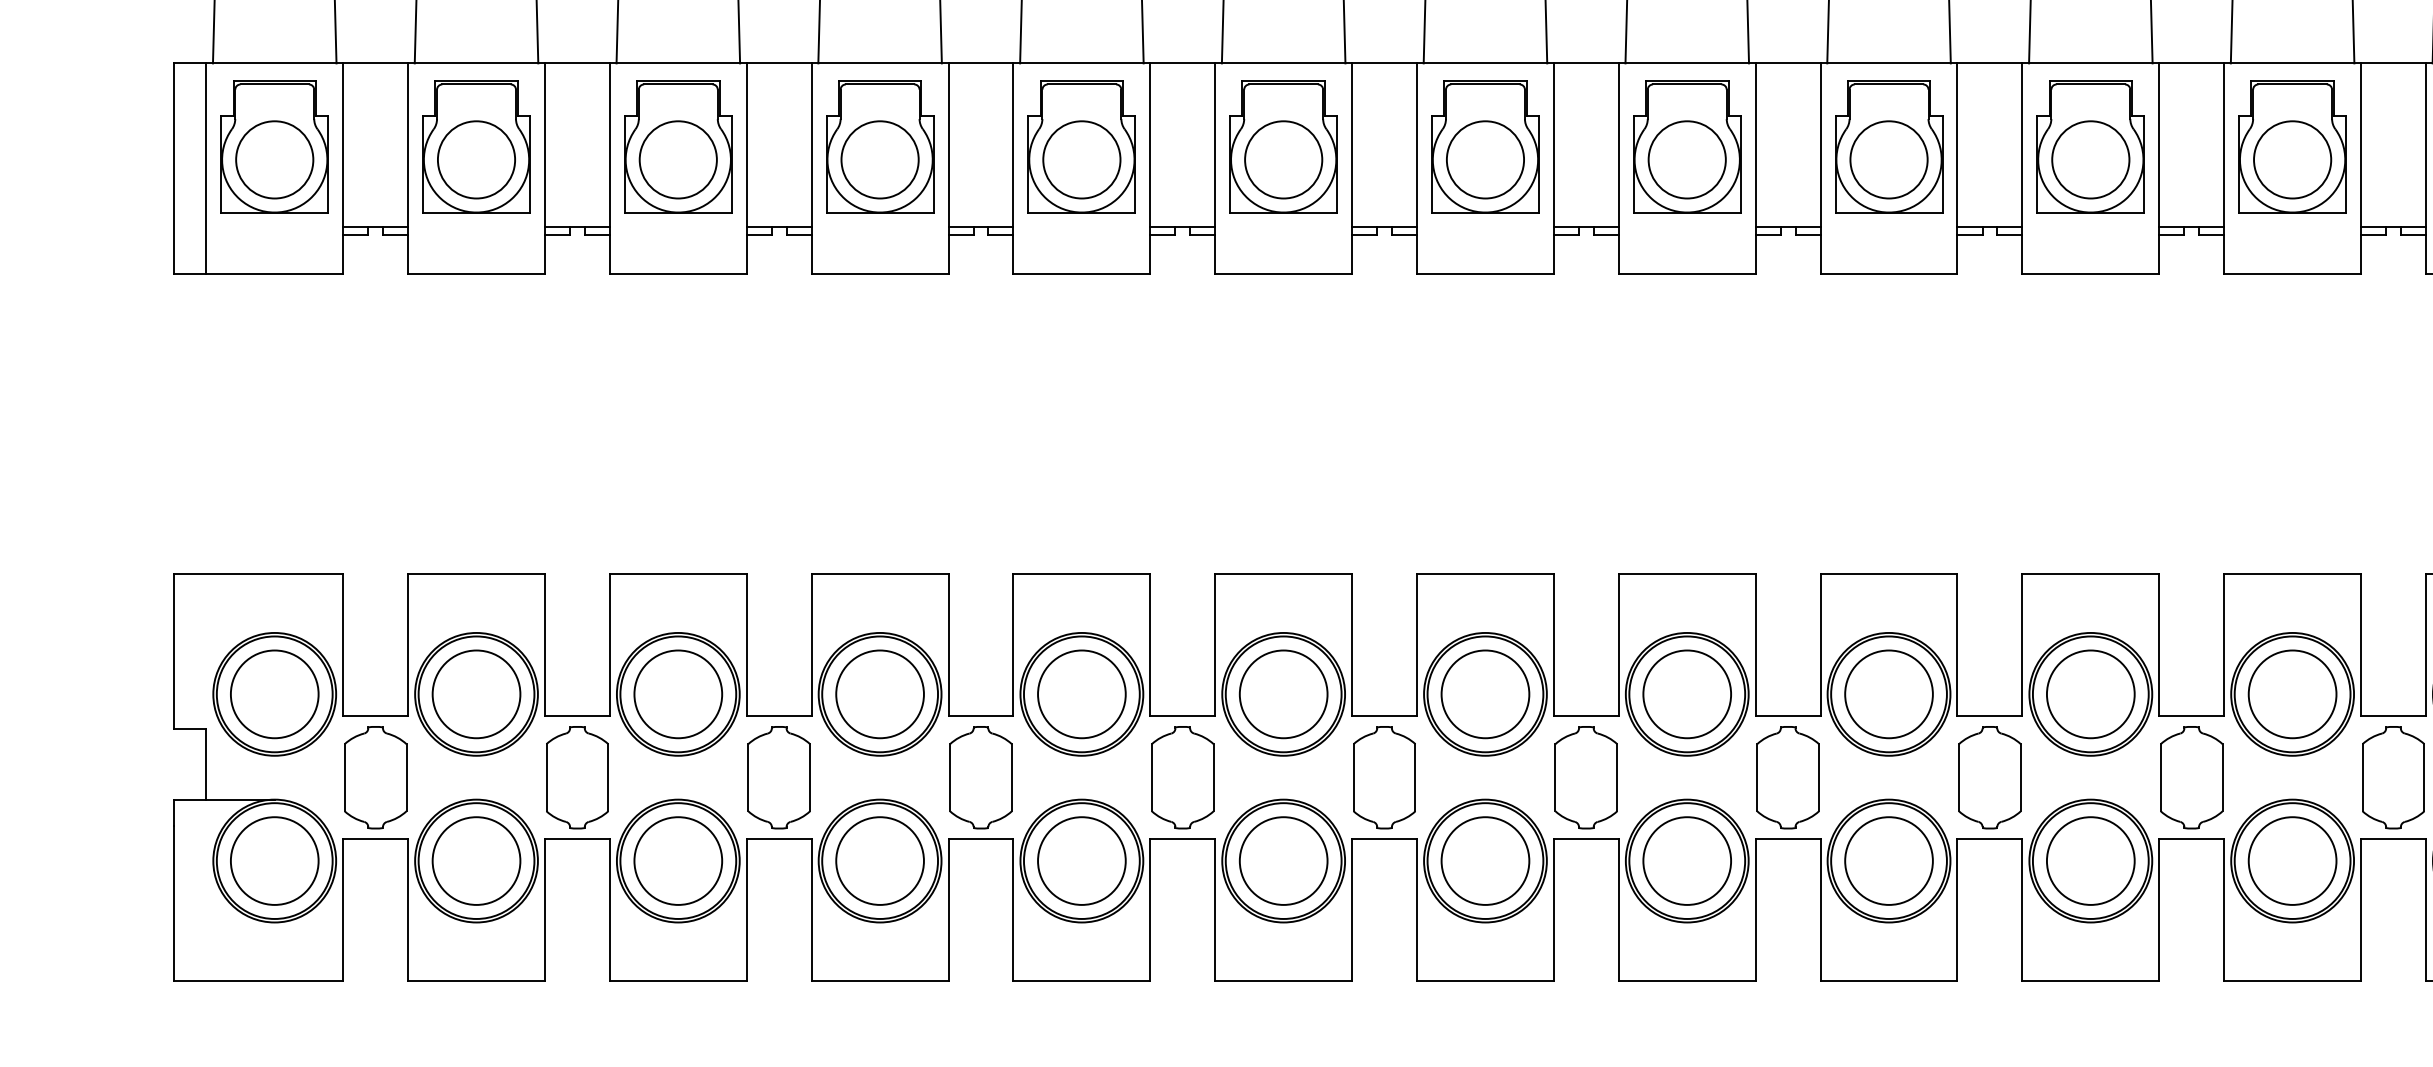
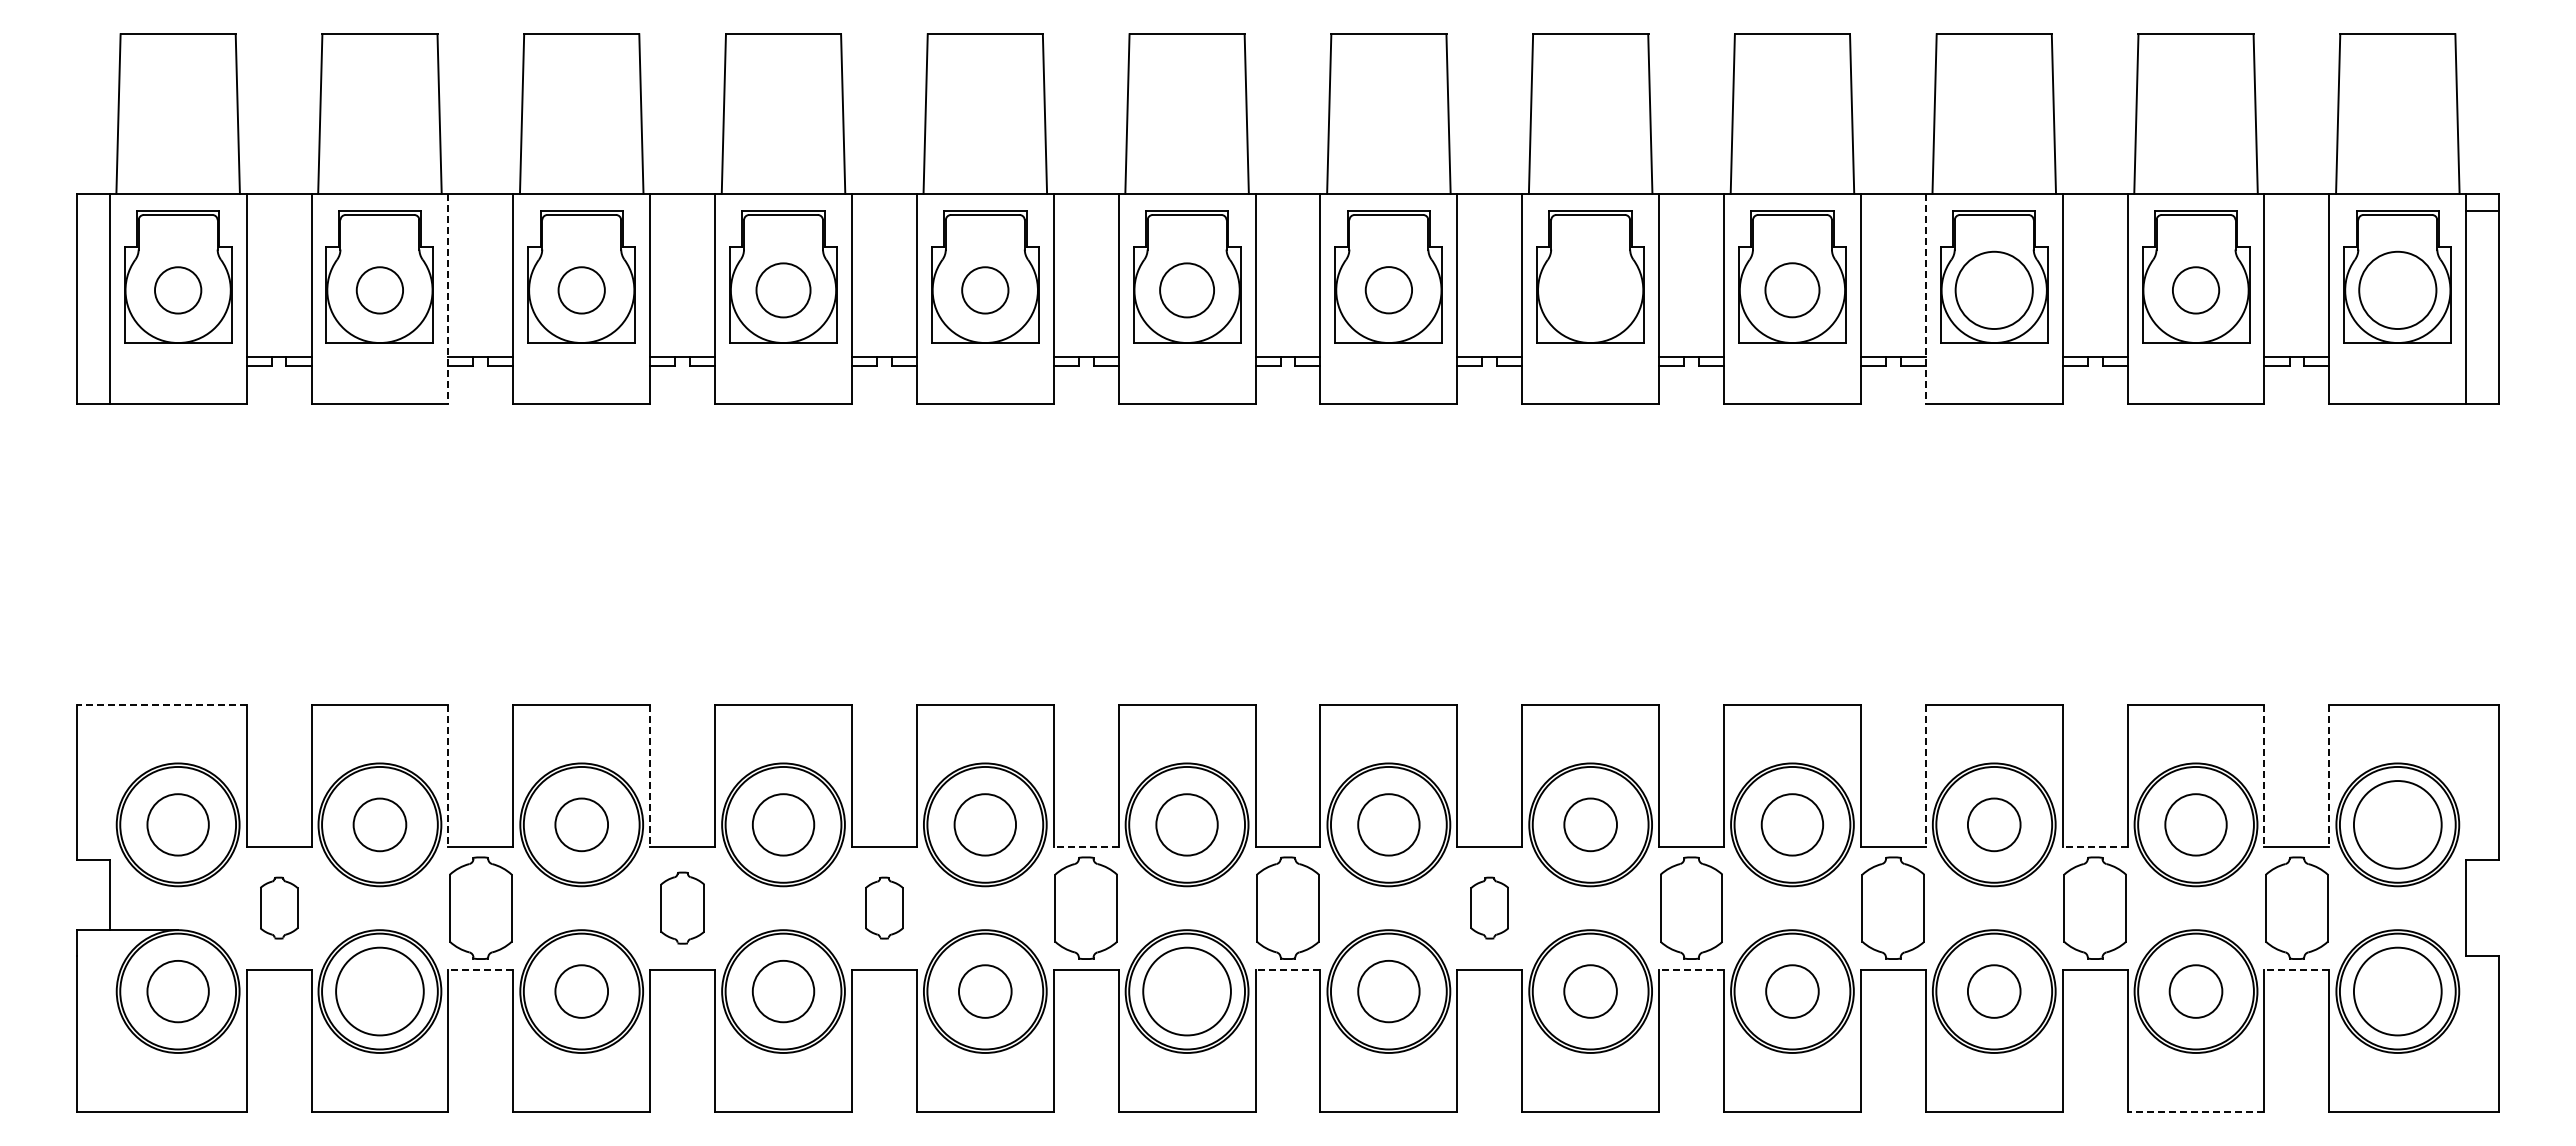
circle: (1485, 159) -> (1388, 289), size x0.6
circle: (1687, 159) -> (1590, 289), removed
circle: (1889, 159) -> (1792, 289), size x0.7
circle: (274, 160) -> (177, 290), size x0.6
circle: (476, 160) -> (379, 290), size x0.6
circle: (678, 160) -> (581, 290), size x0.6
circle: (880, 160) -> (783, 290), size x0.7
circle: (1081, 160) -> (984, 290), size x0.6
circle: (1283, 160) -> (1186, 290), size x0.7
circle: (2292, 160) -> (2195, 290), size x0.6
line: (545, 169) -> (448, 299), solid -> dashed
line: (2022, 169) -> (1925, 299), solid -> dashed
line: (258, 574) -> (161, 704), solid -> dashed
line: (545, 646) -> (448, 776), solid -> dashed
line: (747, 646) -> (650, 776), solid -> dashed
line: (2022, 646) -> (1925, 776), solid -> dashed
line: (2361, 646) -> (2264, 776), solid -> dashed
line: (2426, 646) -> (2329, 776), solid -> dashed
circle: (275, 694) -> (178, 824), size x0.7
circle: (476, 694) -> (379, 824), size x0.6
circle: (678, 694) -> (581, 824), size x0.6
circle: (880, 694) -> (783, 824), size x0.7
circle: (1082, 694) -> (985, 824), size x0.7
circle: (1283, 694) -> (1186, 824), size x0.7
circle: (1485, 694) -> (1388, 824), size x0.7
circle: (1687, 694) -> (1590, 824), size x0.6
circle: (1889, 694) -> (1792, 824), size x0.7
circle: (2091, 694) -> (1994, 824), size x0.6
circle: (2292, 694) -> (2195, 824), size x0.7
line: (1182, 716) -> (1085, 846), solid -> dashed
line: (2191, 716) -> (2094, 846), solid -> dashed
part: (375, 777) -> (278, 907), size x0.6
part: (779, 777) -> (682, 907), size x0.7
part: (981, 777) -> (884, 907), size x0.6
part: (1586, 777) -> (1489, 907), size x0.6
line: (577, 839) -> (480, 969), solid -> dashed
line: (1384, 839) -> (1287, 969), solid -> dashed
line: (1788, 839) -> (1691, 969), solid -> dashed
line: (2393, 839) -> (2296, 969), solid -> dashed
circle: (275, 861) -> (178, 991), size x0.7
circle: (678, 861) -> (581, 991), size x0.6
circle: (880, 861) -> (783, 991), size x0.7
circle: (1082, 861) -> (985, 991), size x0.6
circle: (1485, 861) -> (1388, 991), size x0.7
circle: (1687, 861) -> (1590, 991), size x0.6
circle: (1889, 861) -> (1792, 991), size x0.6
circle: (2091, 861) -> (1994, 991), size x0.6
circle: (2292, 861) -> (2195, 991), size x0.6
line: (2292, 981) -> (2195, 1111), solid -> dashed

